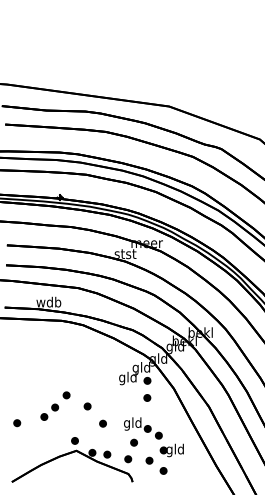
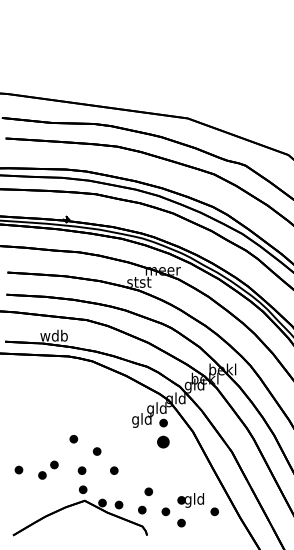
part: (147, 397) -> (163, 441), size x1.6
part: (49, 411) -> (48, 469), moved
part: (73, 423) -> (81, 470), added
part: (143, 428) -> (159, 476), removed
part: (193, 460) -> (214, 511), added

